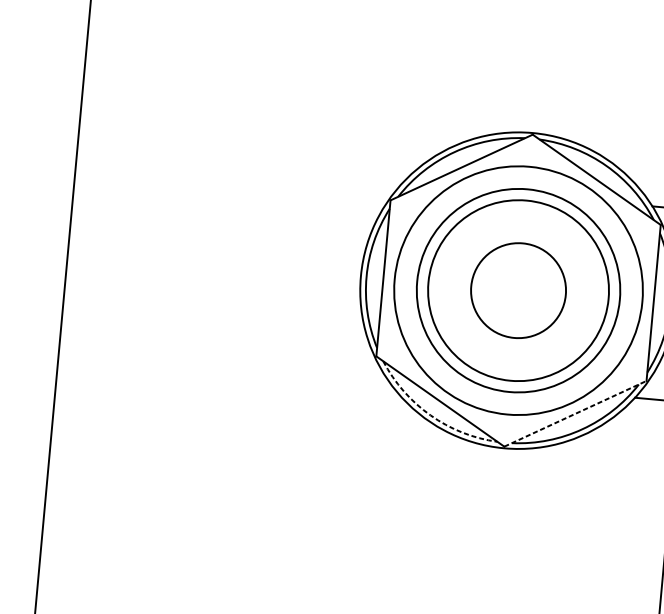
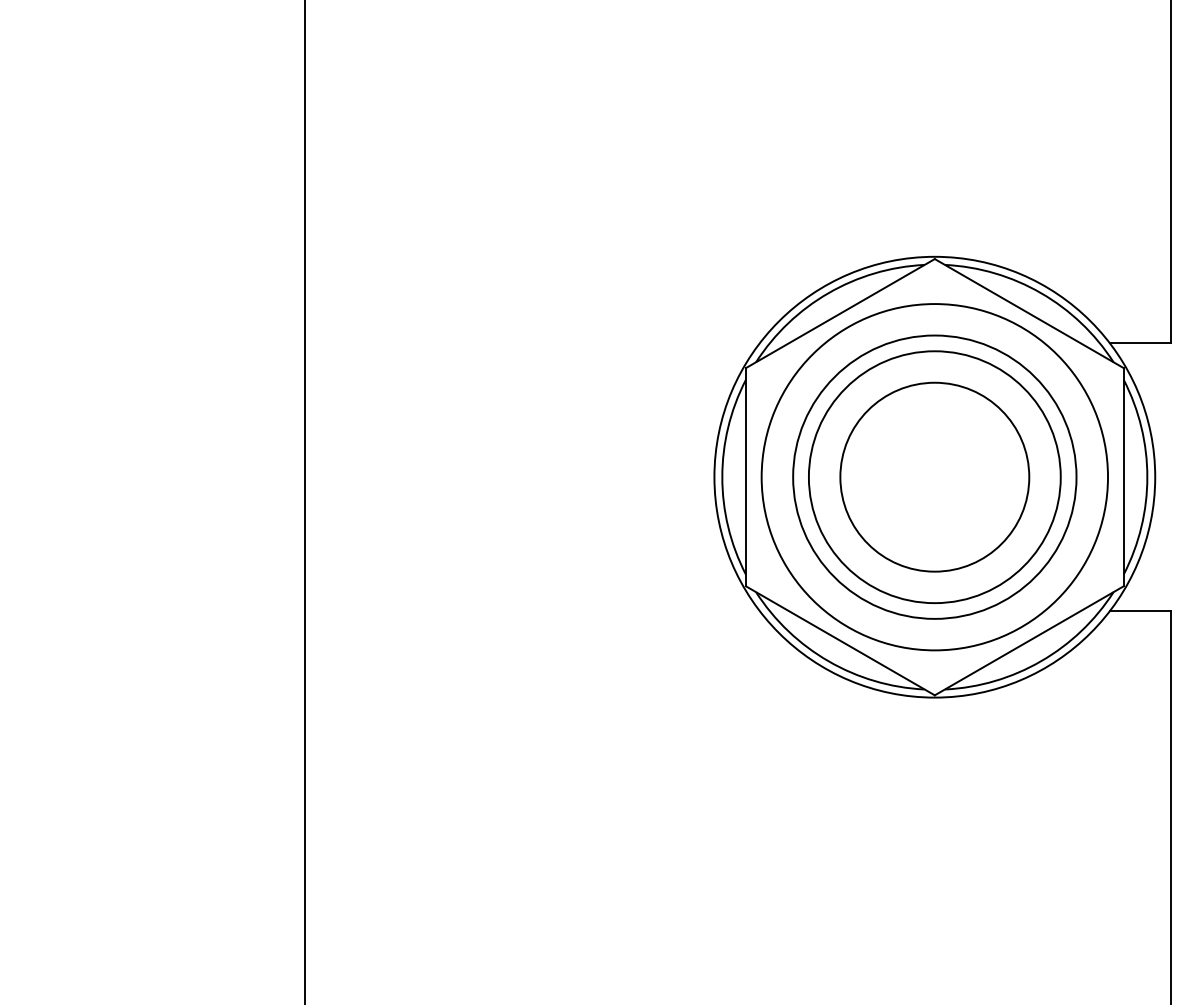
circle: (518, 290) -> (934, 476), size x1.43
line: (575, 413) -> (1029, 640), dashed -> solid
arc: (430, 415) -> (828, 661), dashed -> solid

